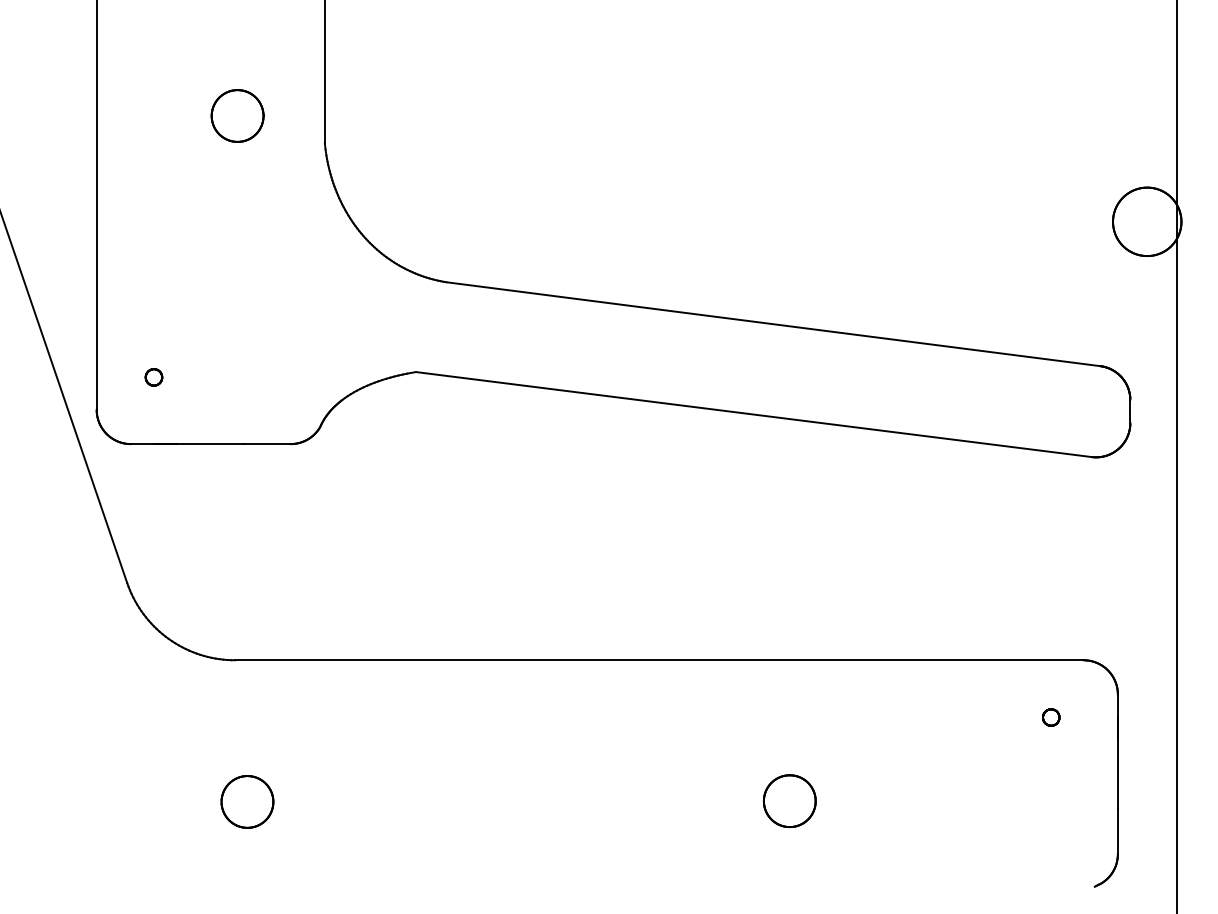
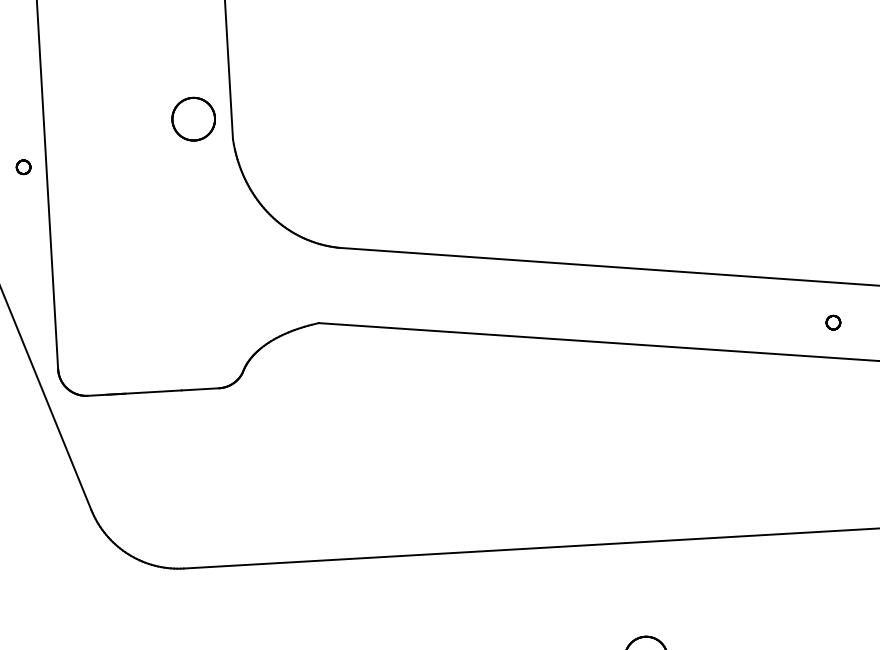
part: (237, 115) -> (193, 118), moved
part: (153, 377) -> (23, 167), moved
part: (1051, 717) -> (833, 322), moved

